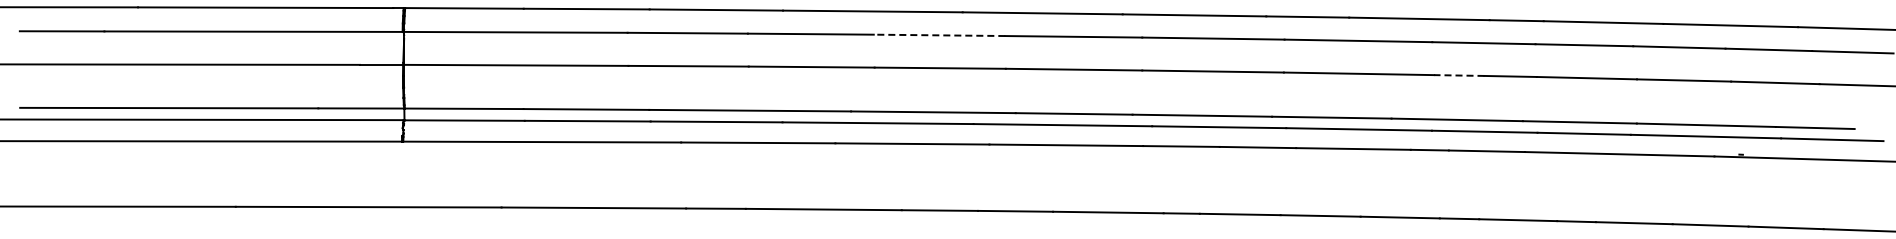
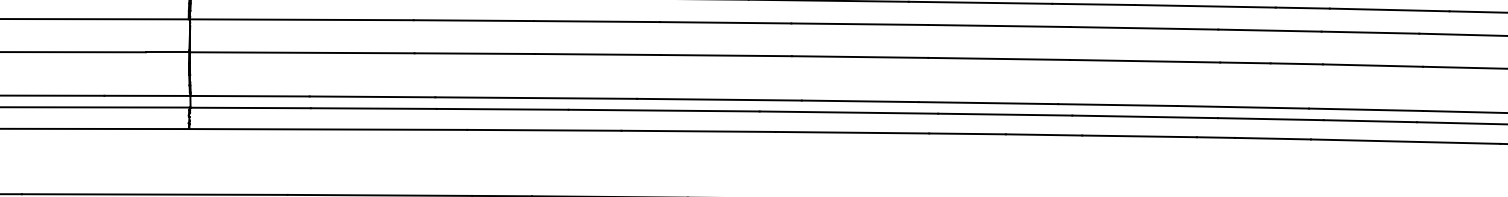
line: (939, 35) -> (725, 22), dashed -> solid
line: (1458, 75) -> (1244, 62), dashed -> solid

